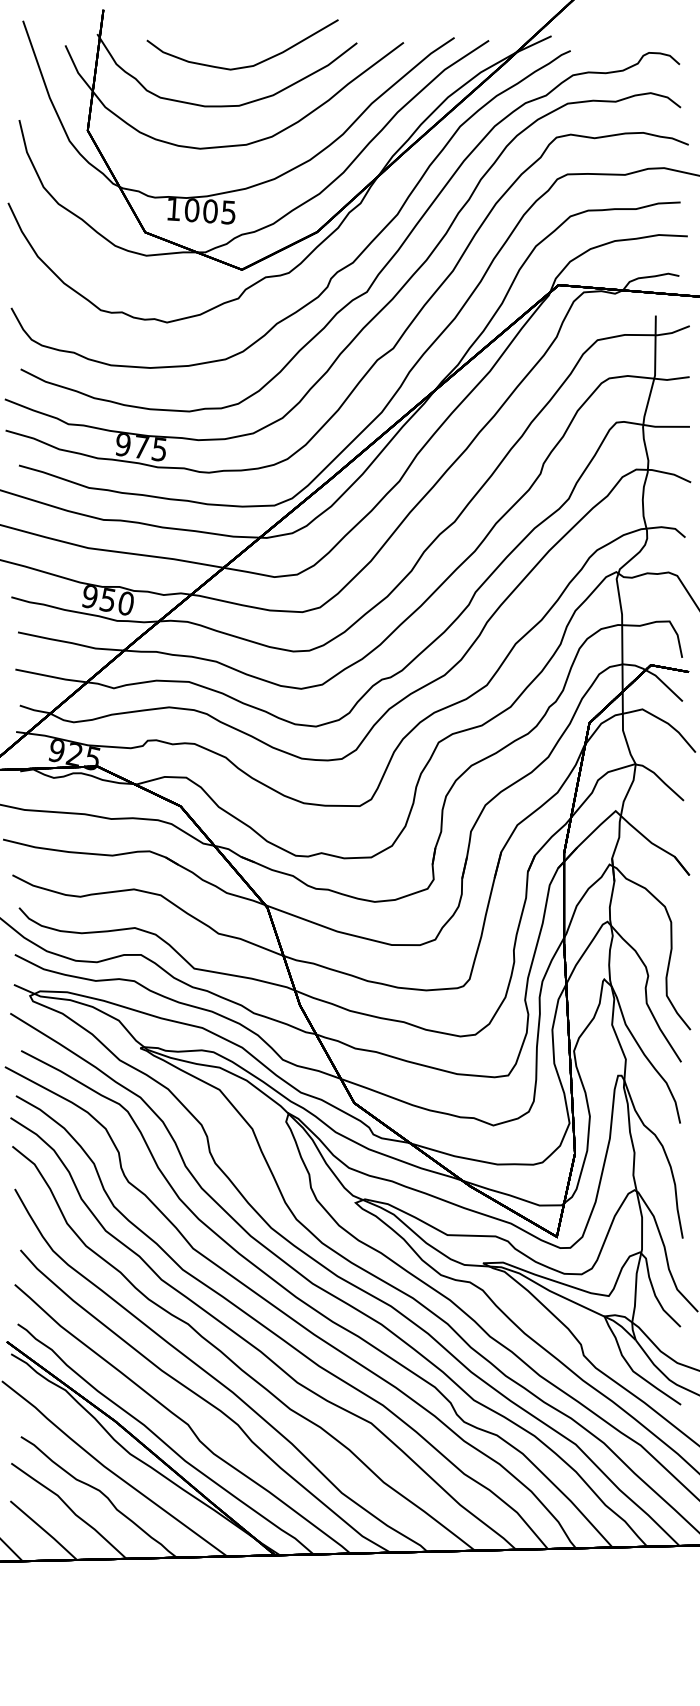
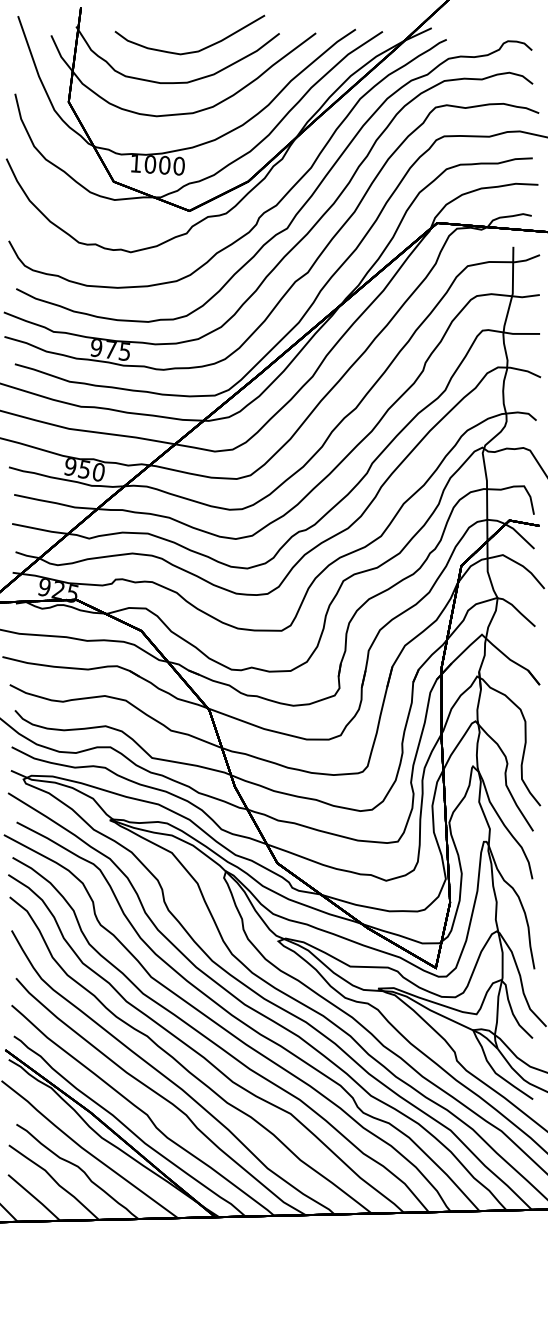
text: (228, 212) -> (178, 166), 1005 -> 1000

